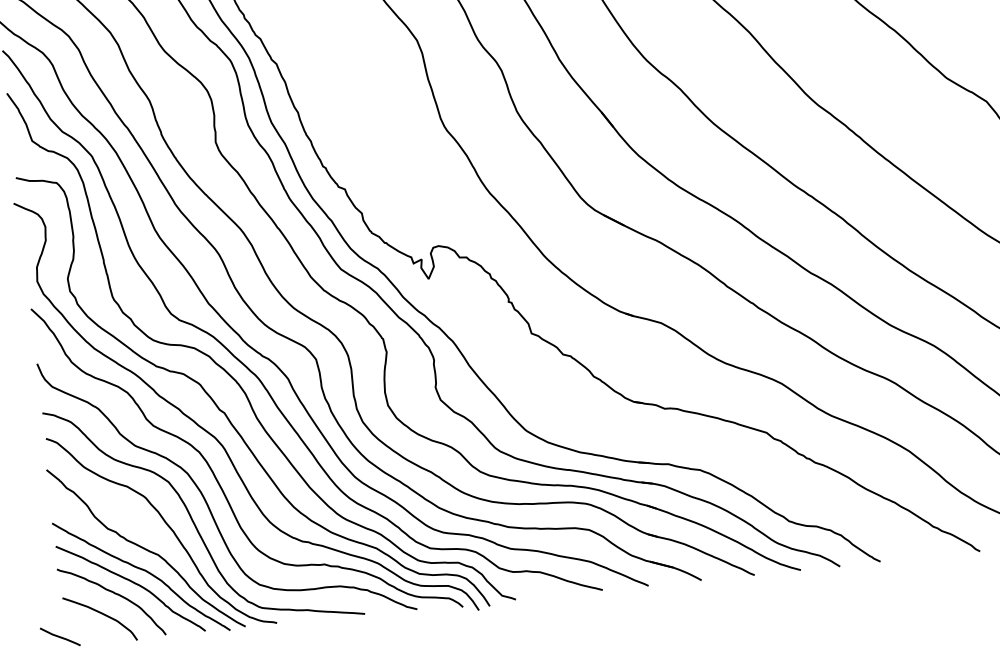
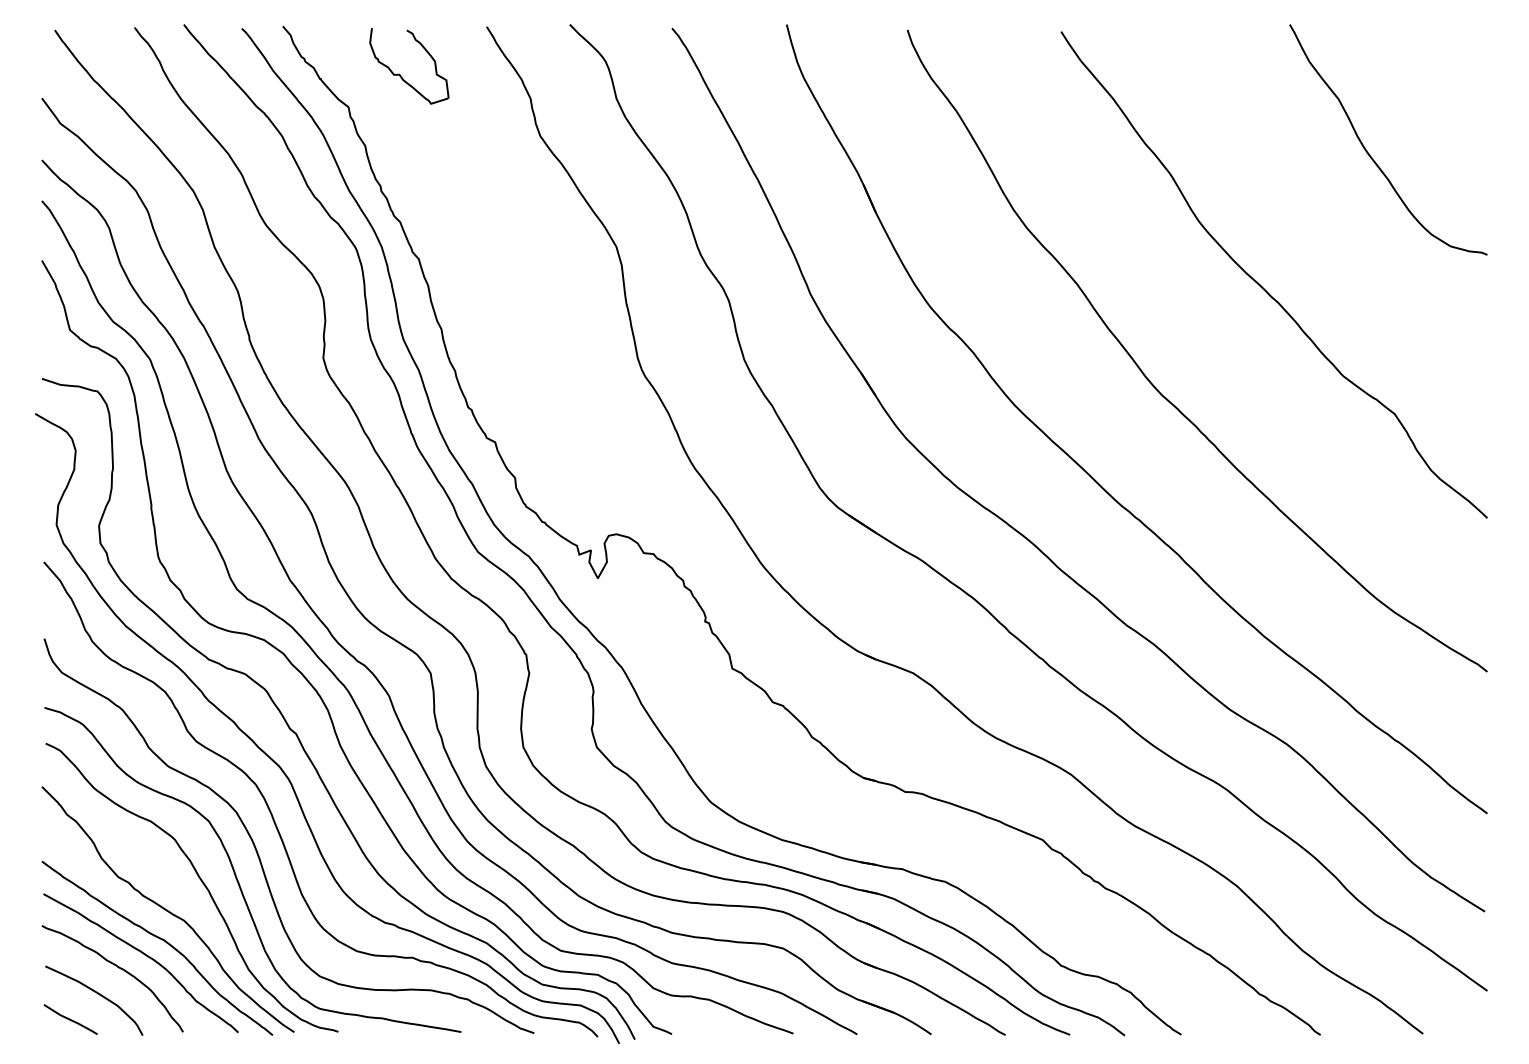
line: (60, 636) -> (70, 1019), moved

